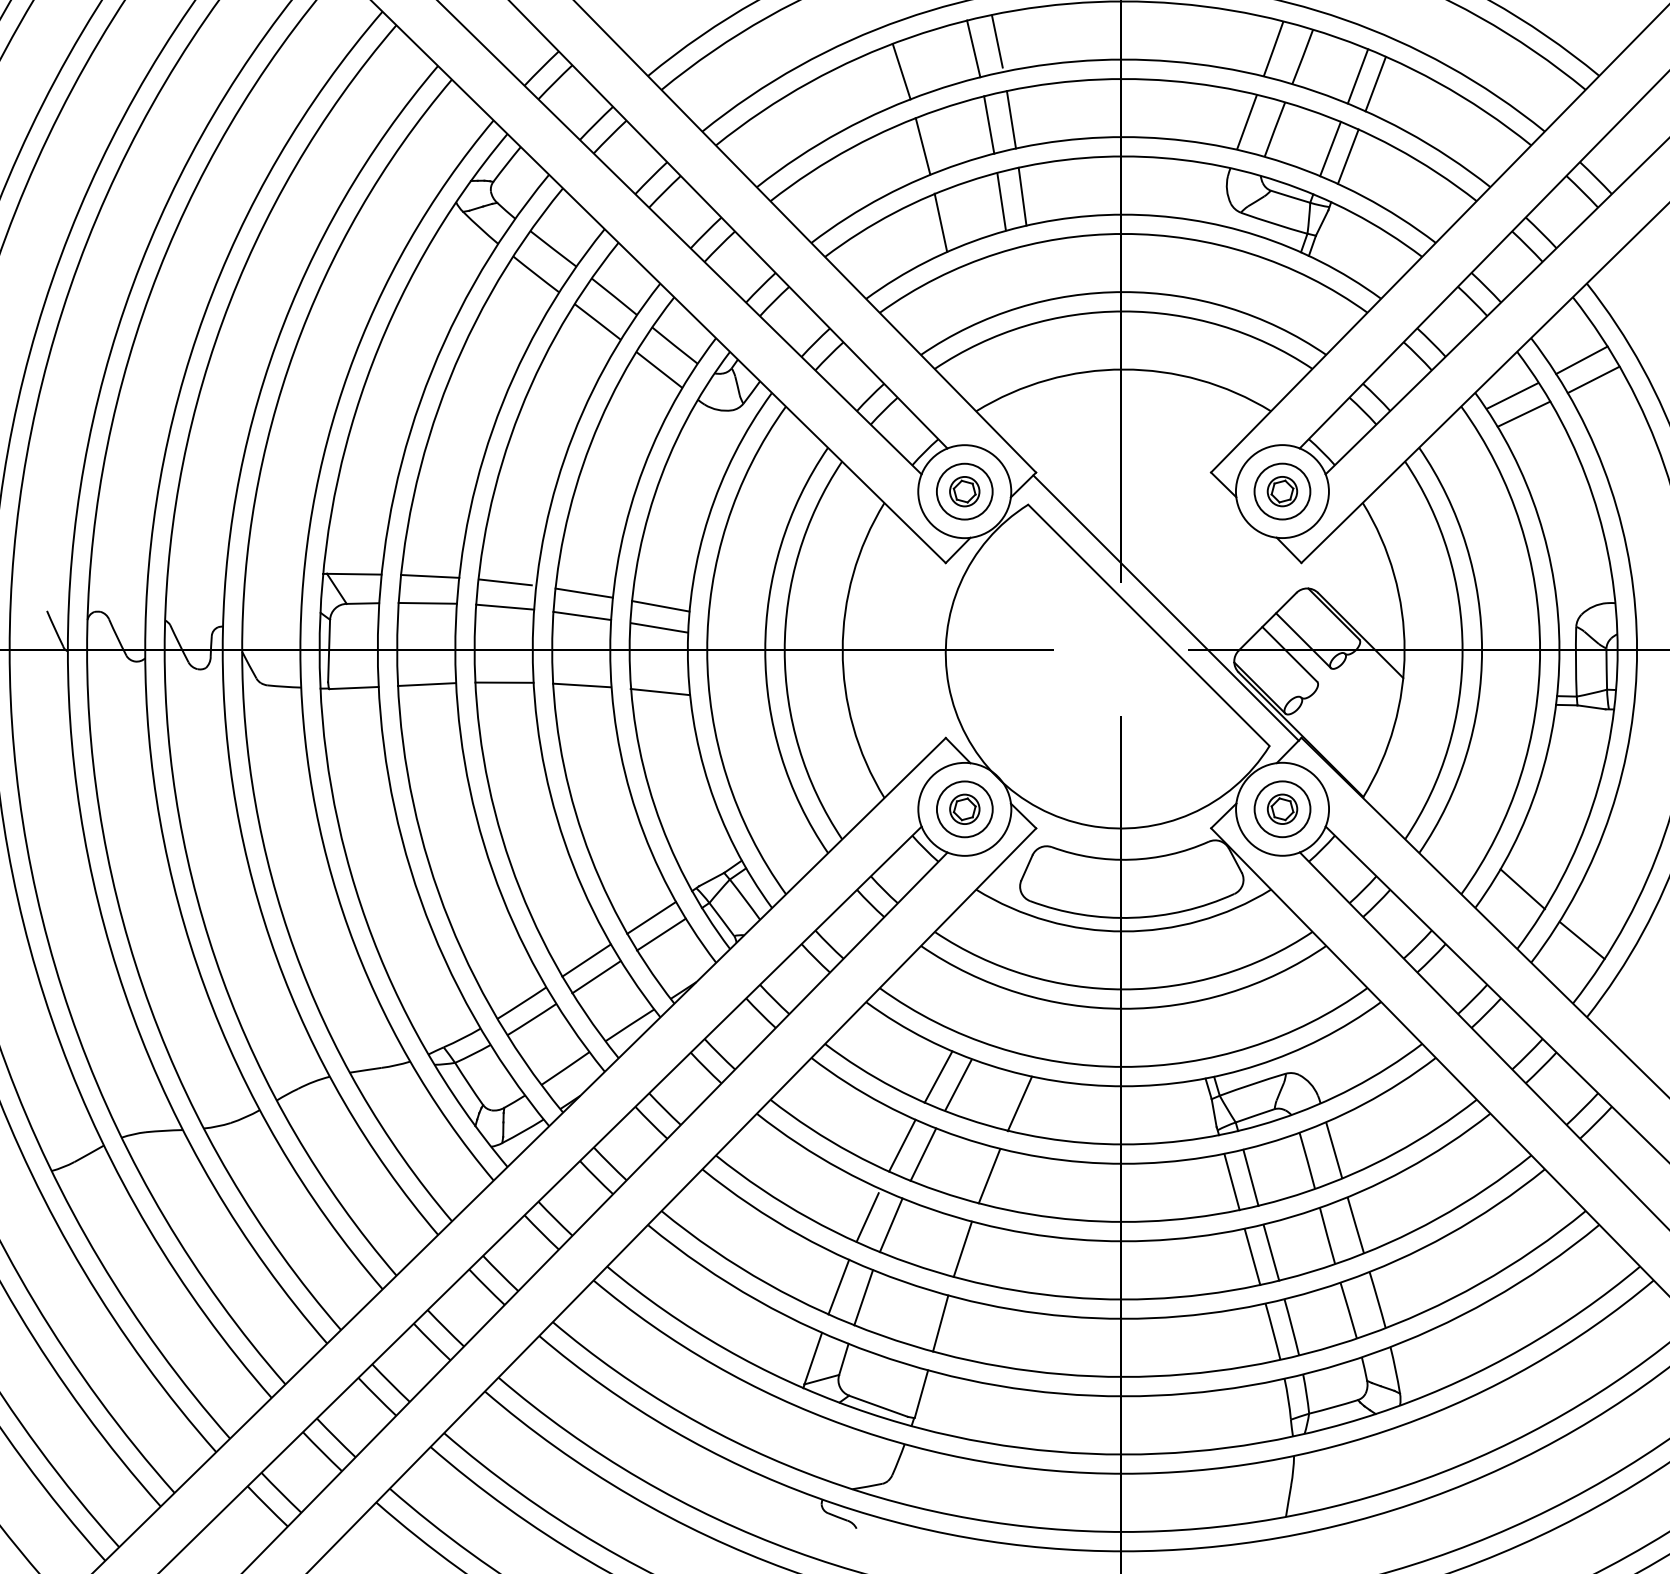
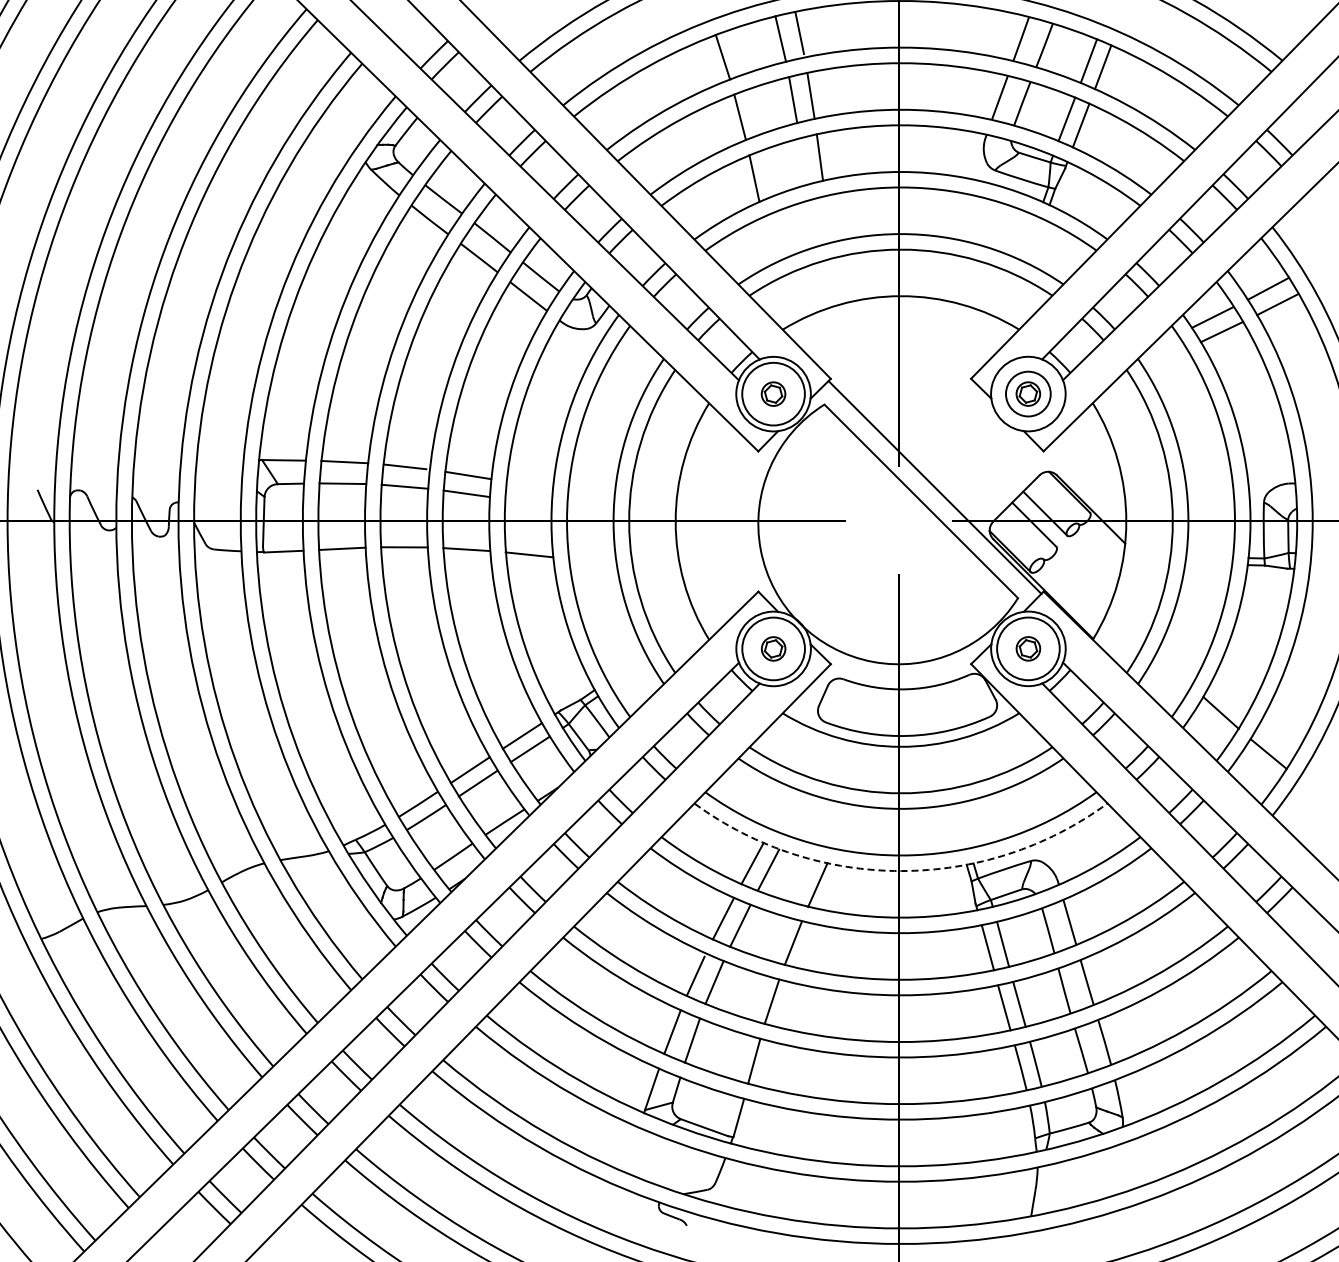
line: (1000, 201) -> (802, 161), removed
circle: (964, 490) -> (773, 393), size x1.4
line: (660, 605) -> (529, 485), removed
line: (659, 628) -> (528, 503), removed
circle: (964, 808) -> (773, 648), size x1.4
circle: (1282, 808) -> (1028, 648), size x1.4
arc: (1124, 1086) -> (901, 871), solid -> dashed

